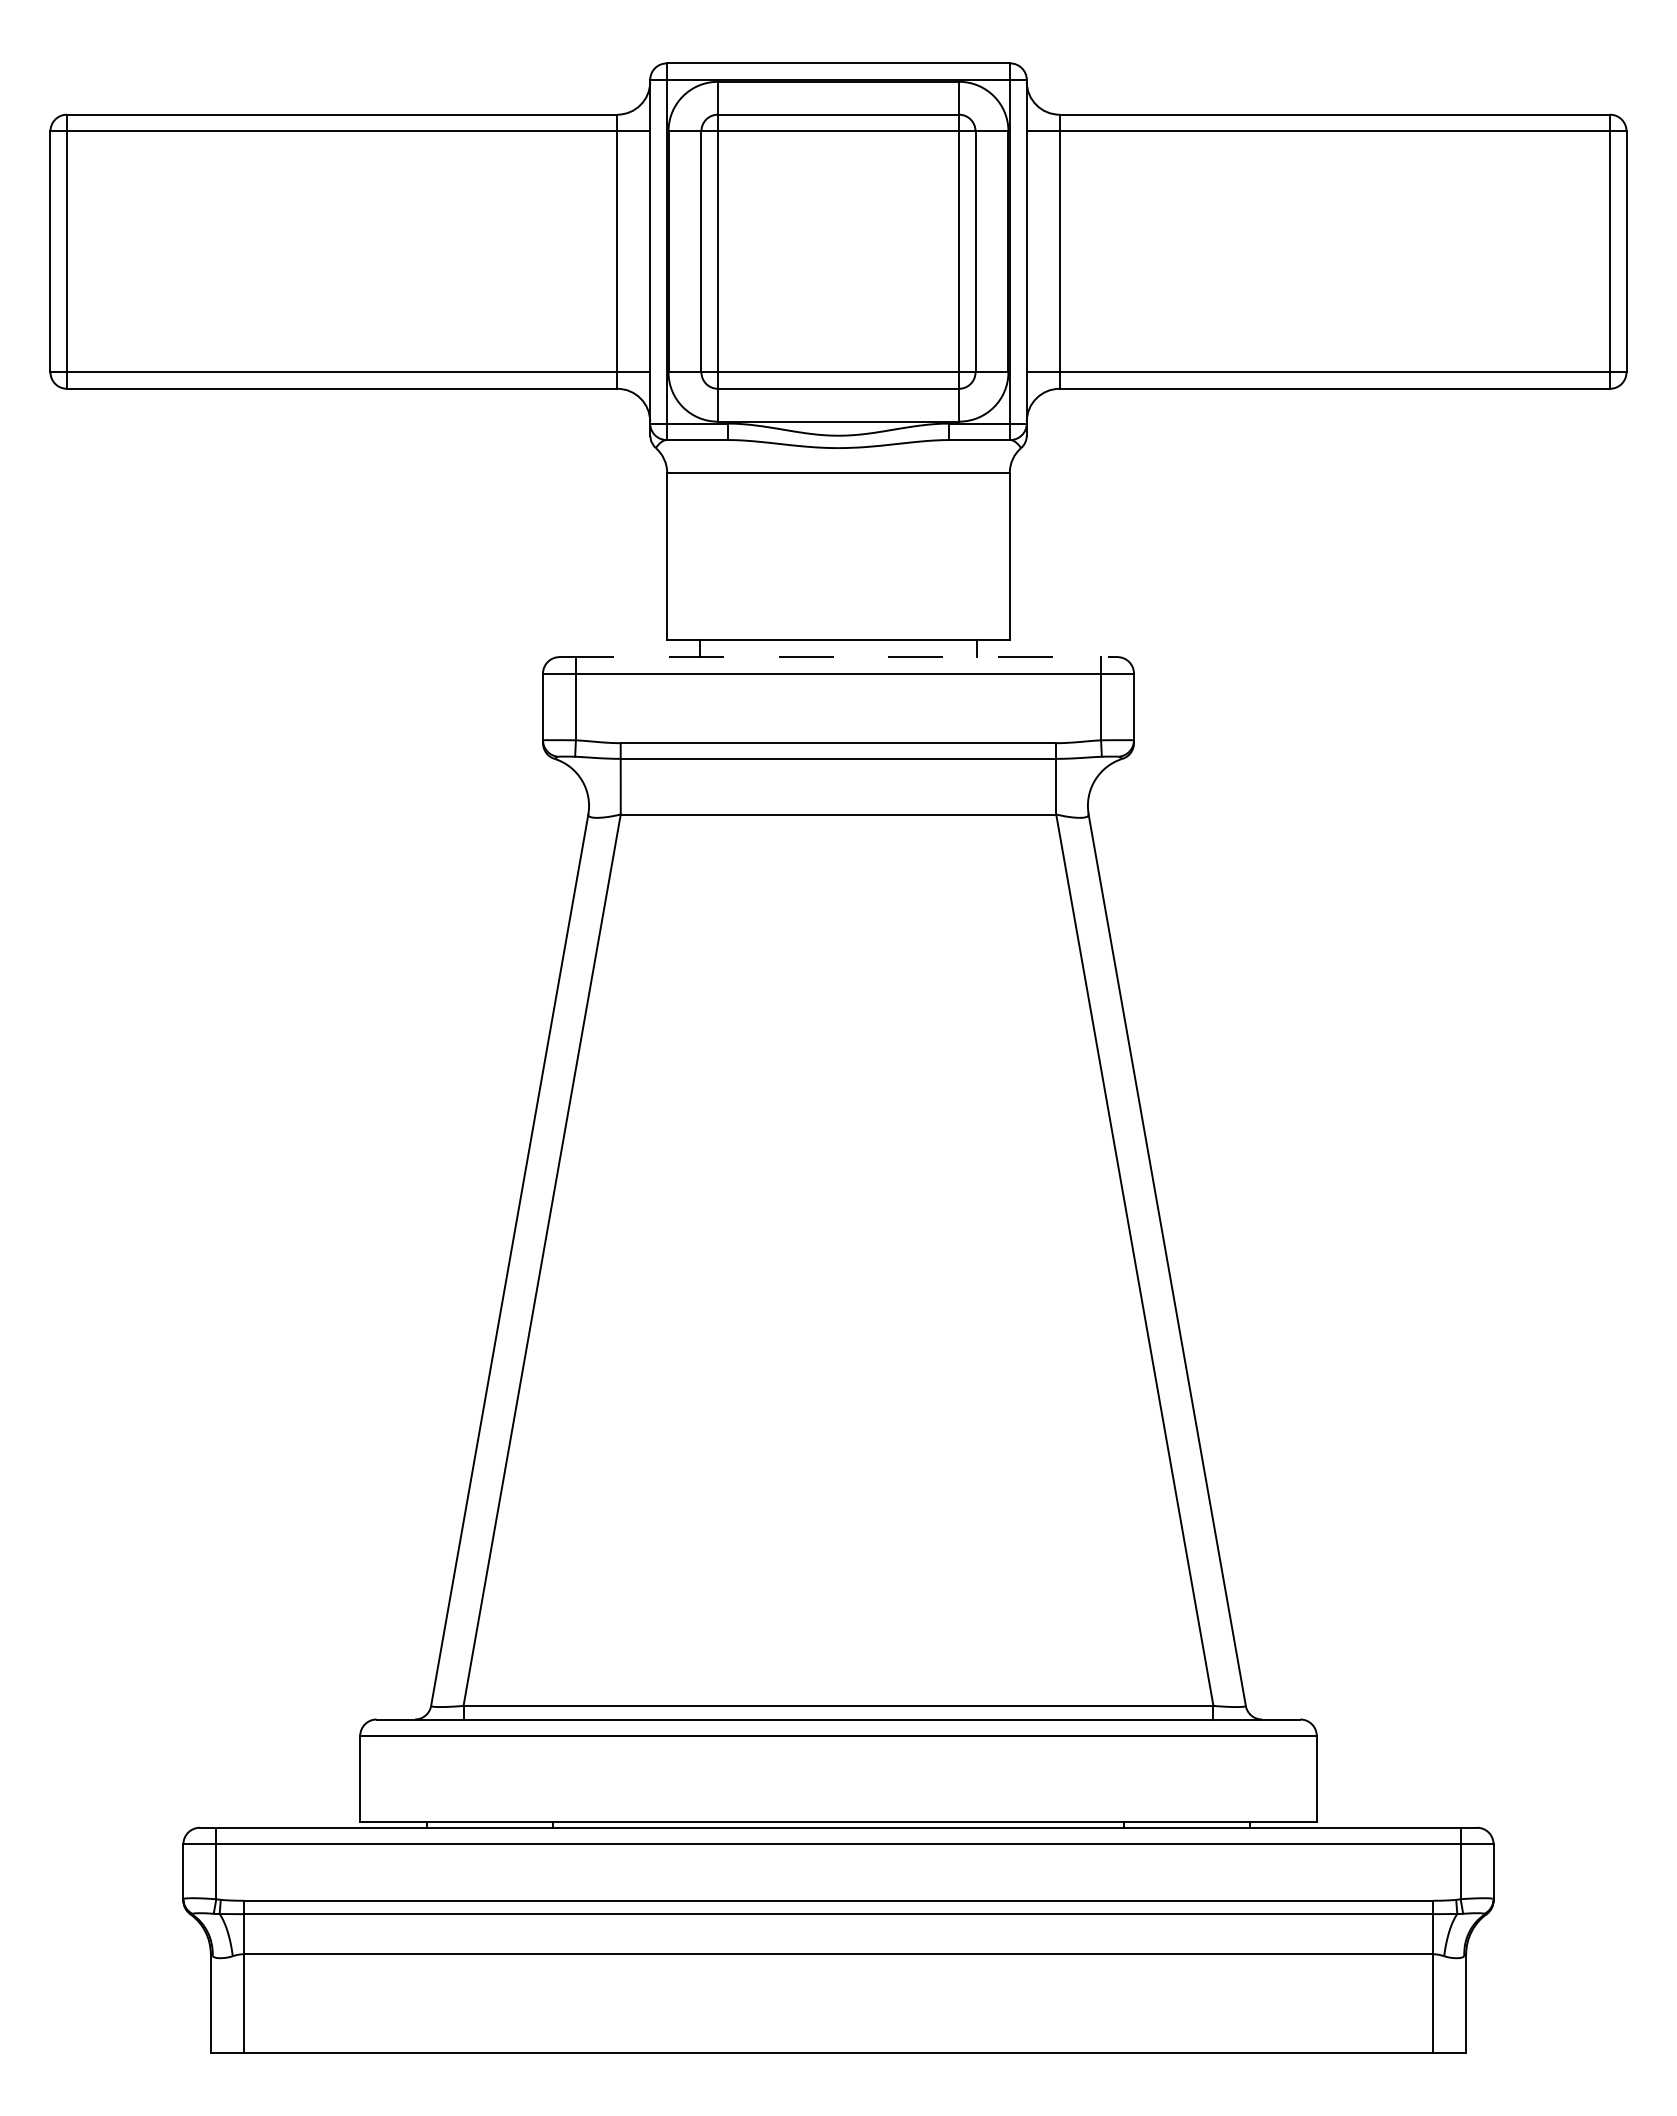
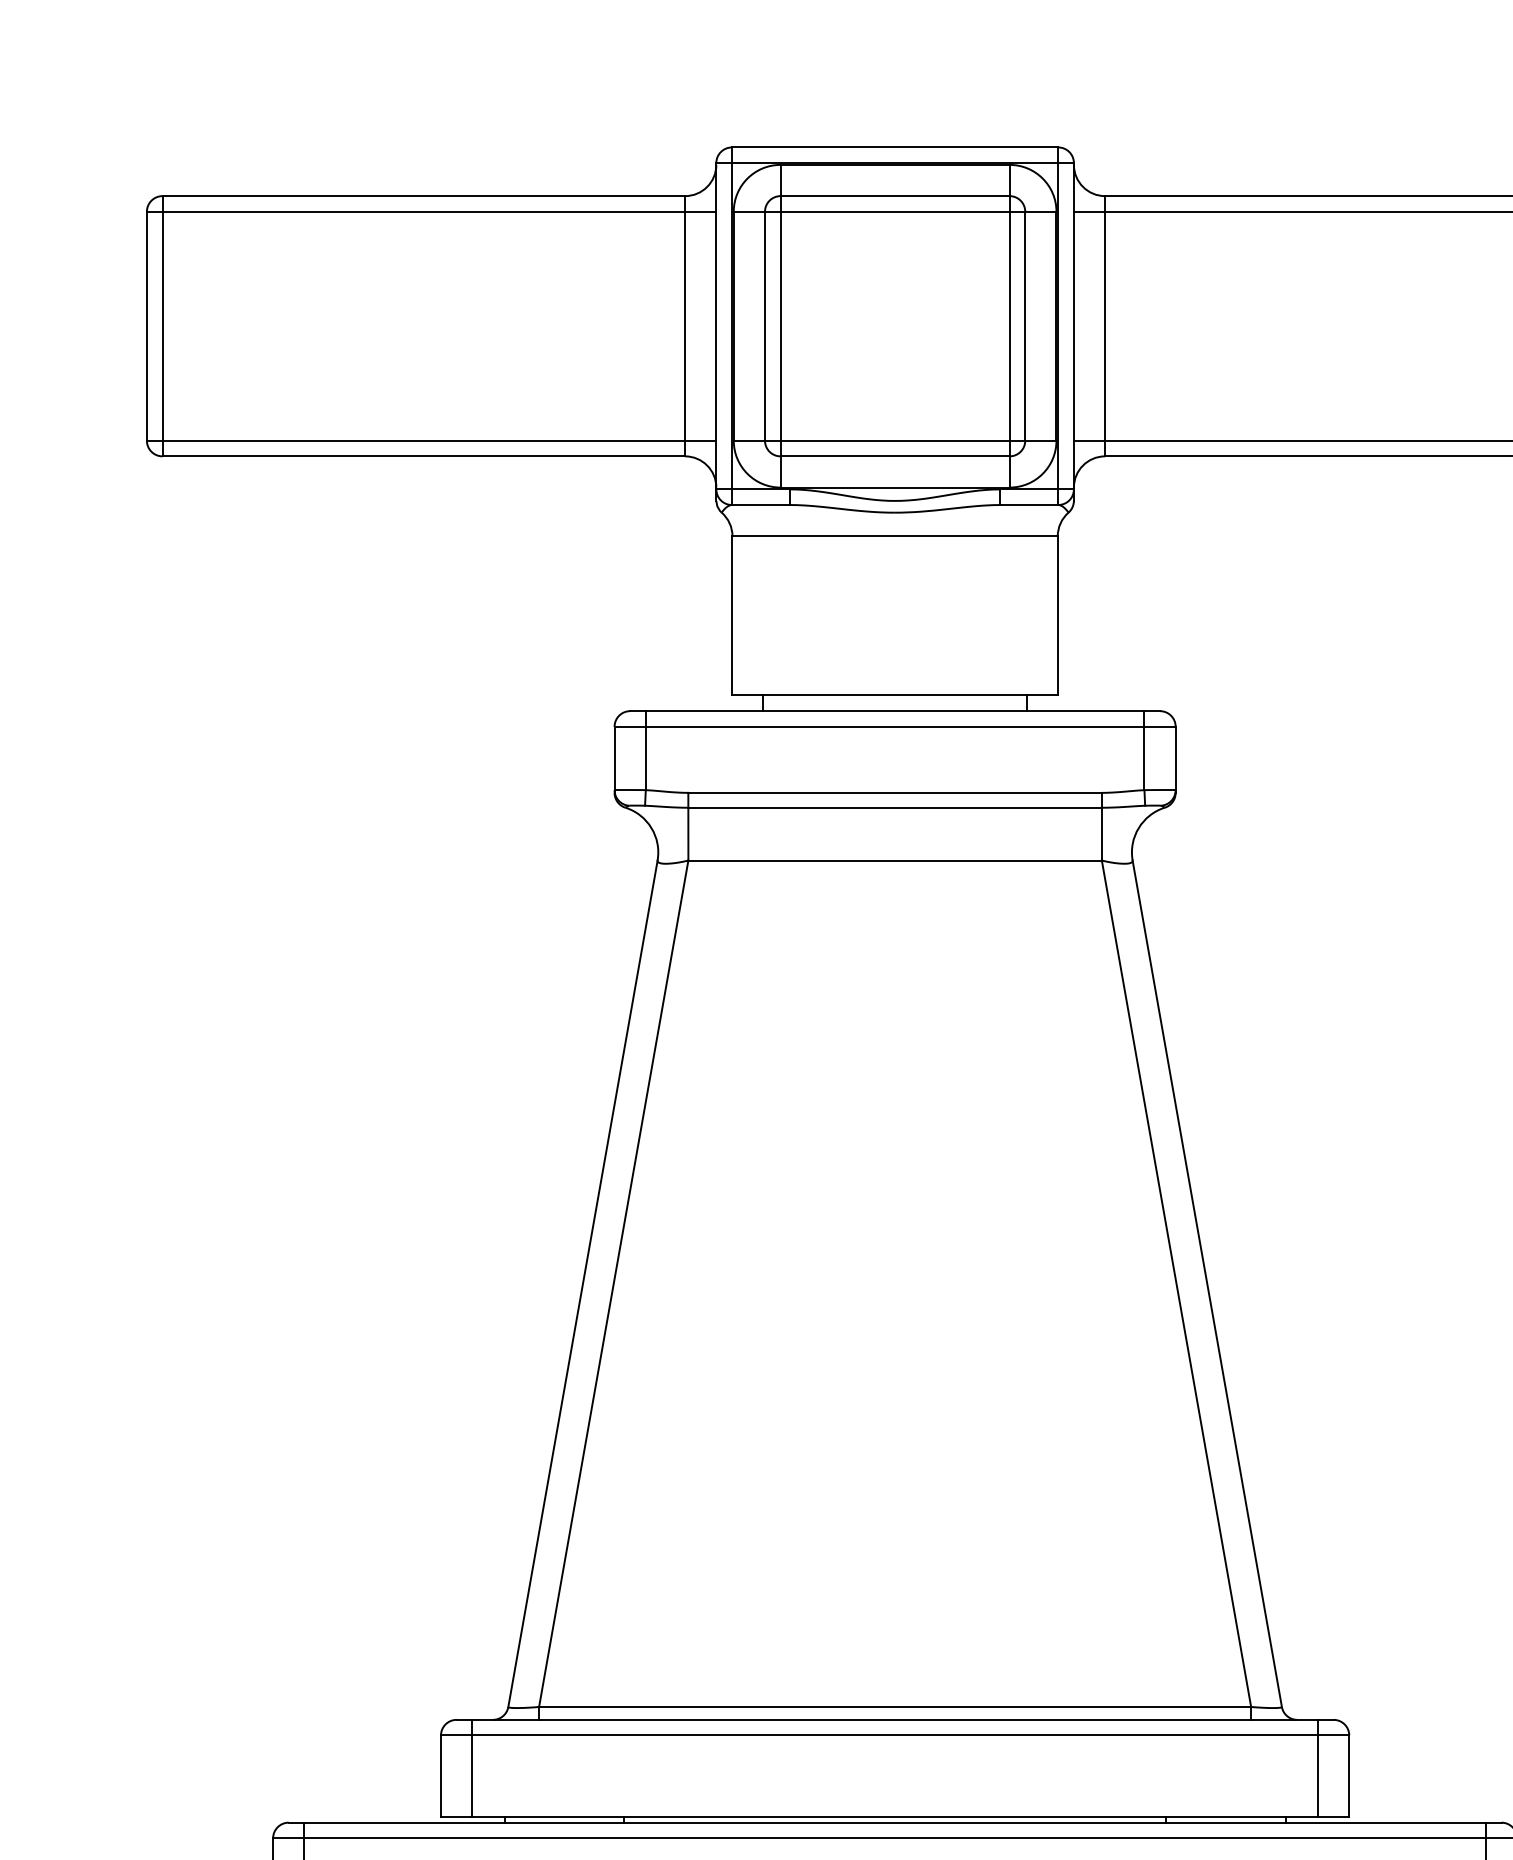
line: (839, 657) -> (896, 711), dashed -> solid
line: (393, 1770) -> (472, 1768), added
line: (1283, 1770) -> (1317, 1768), added

